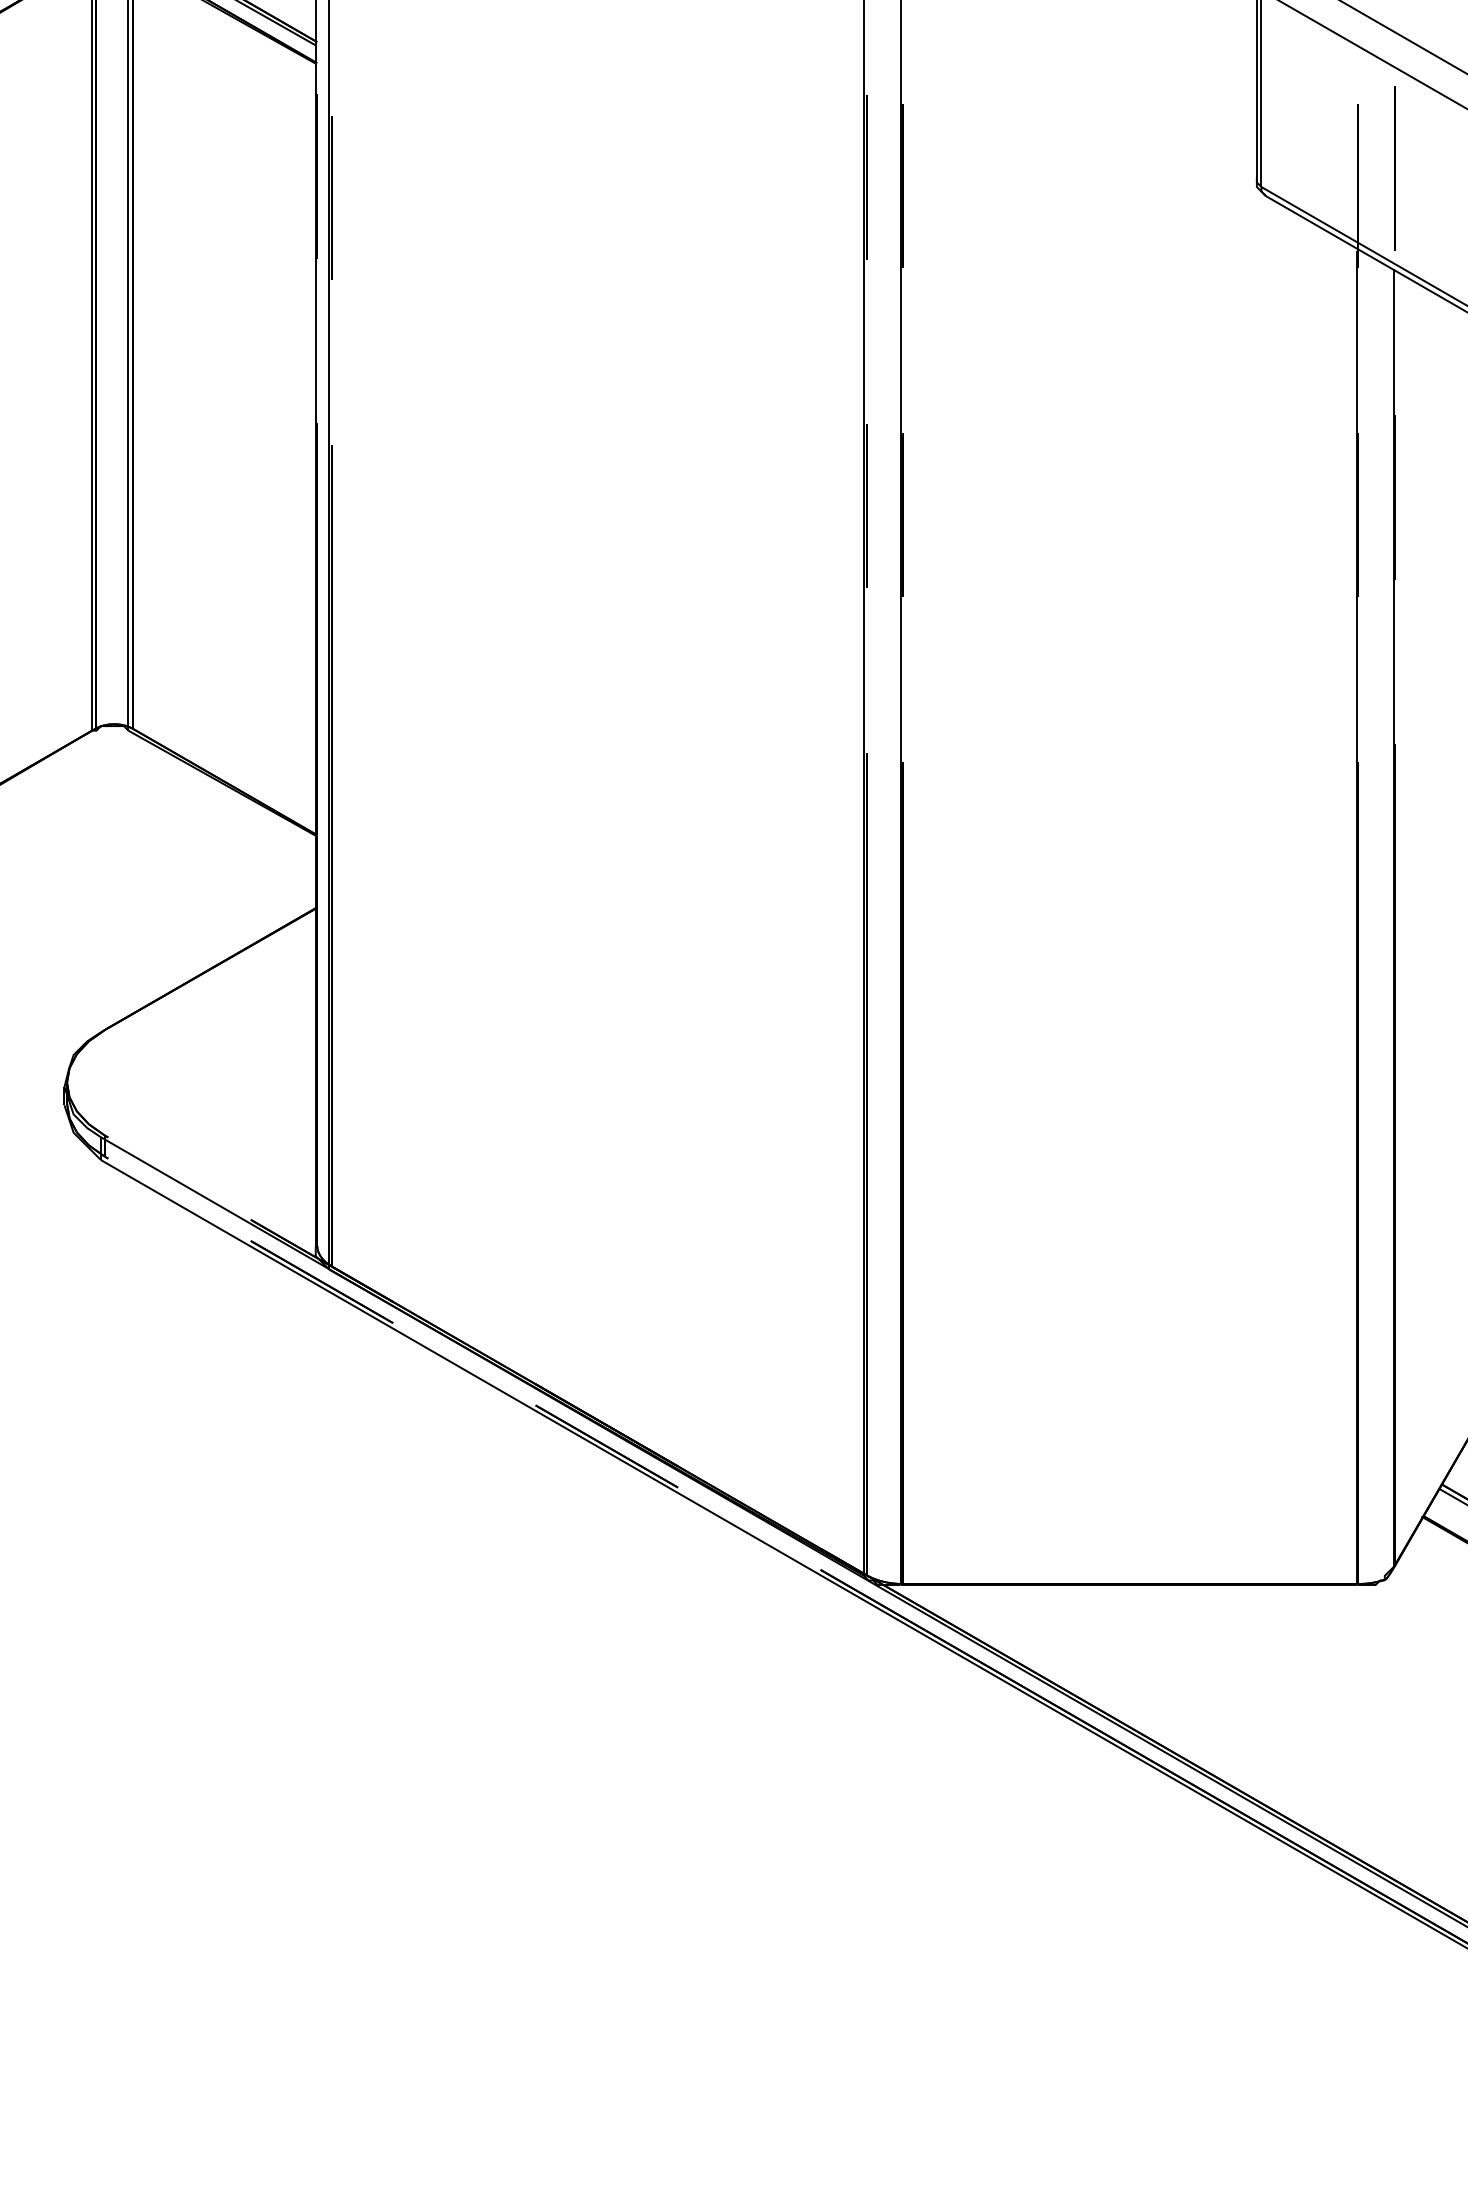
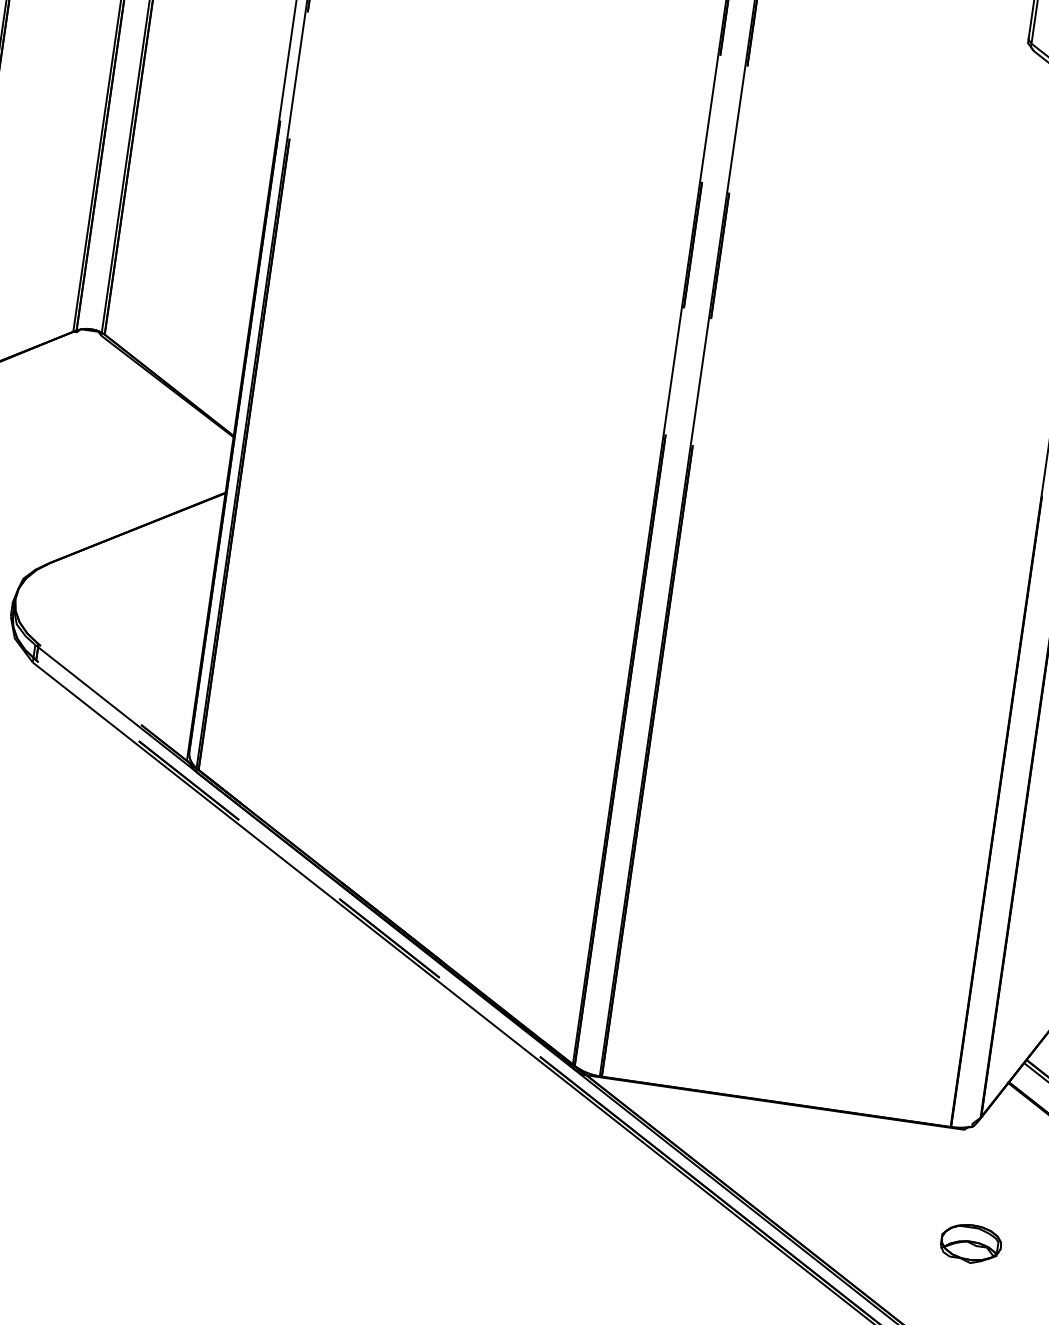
part: (1404, 1729) -> (970, 1243), added

